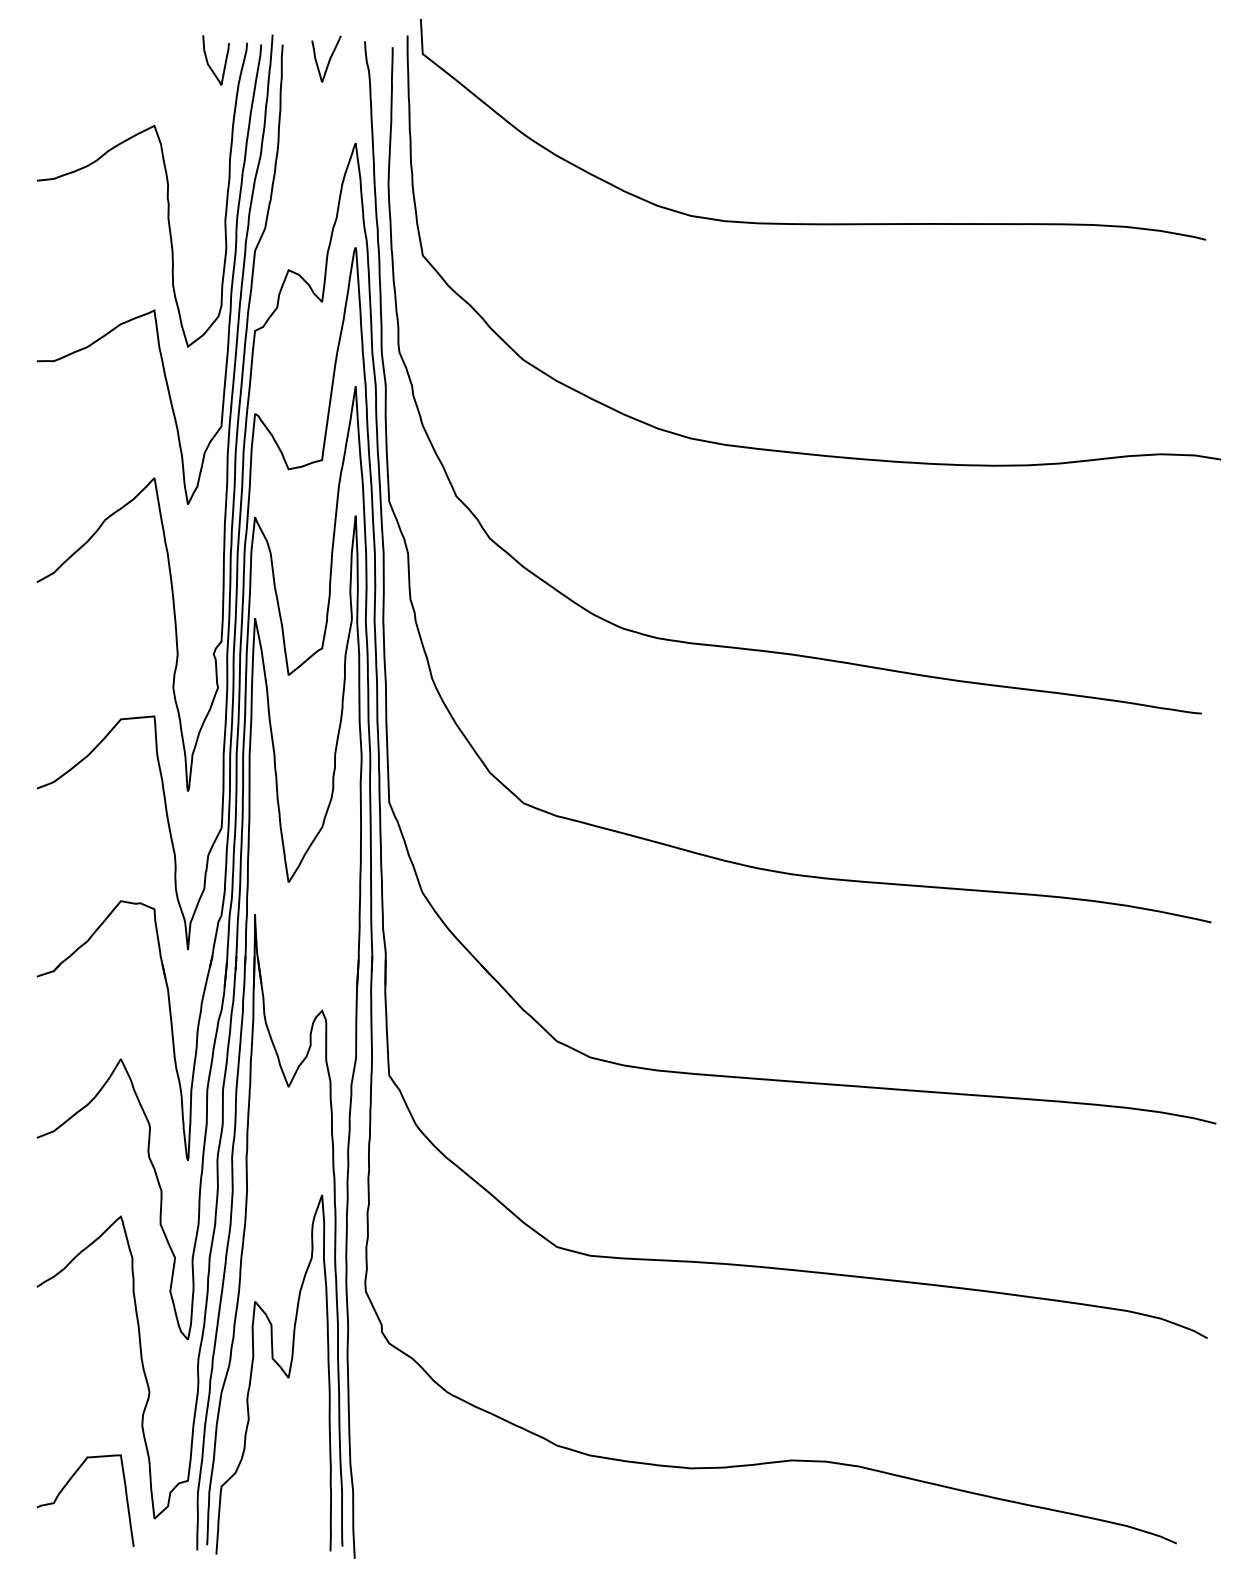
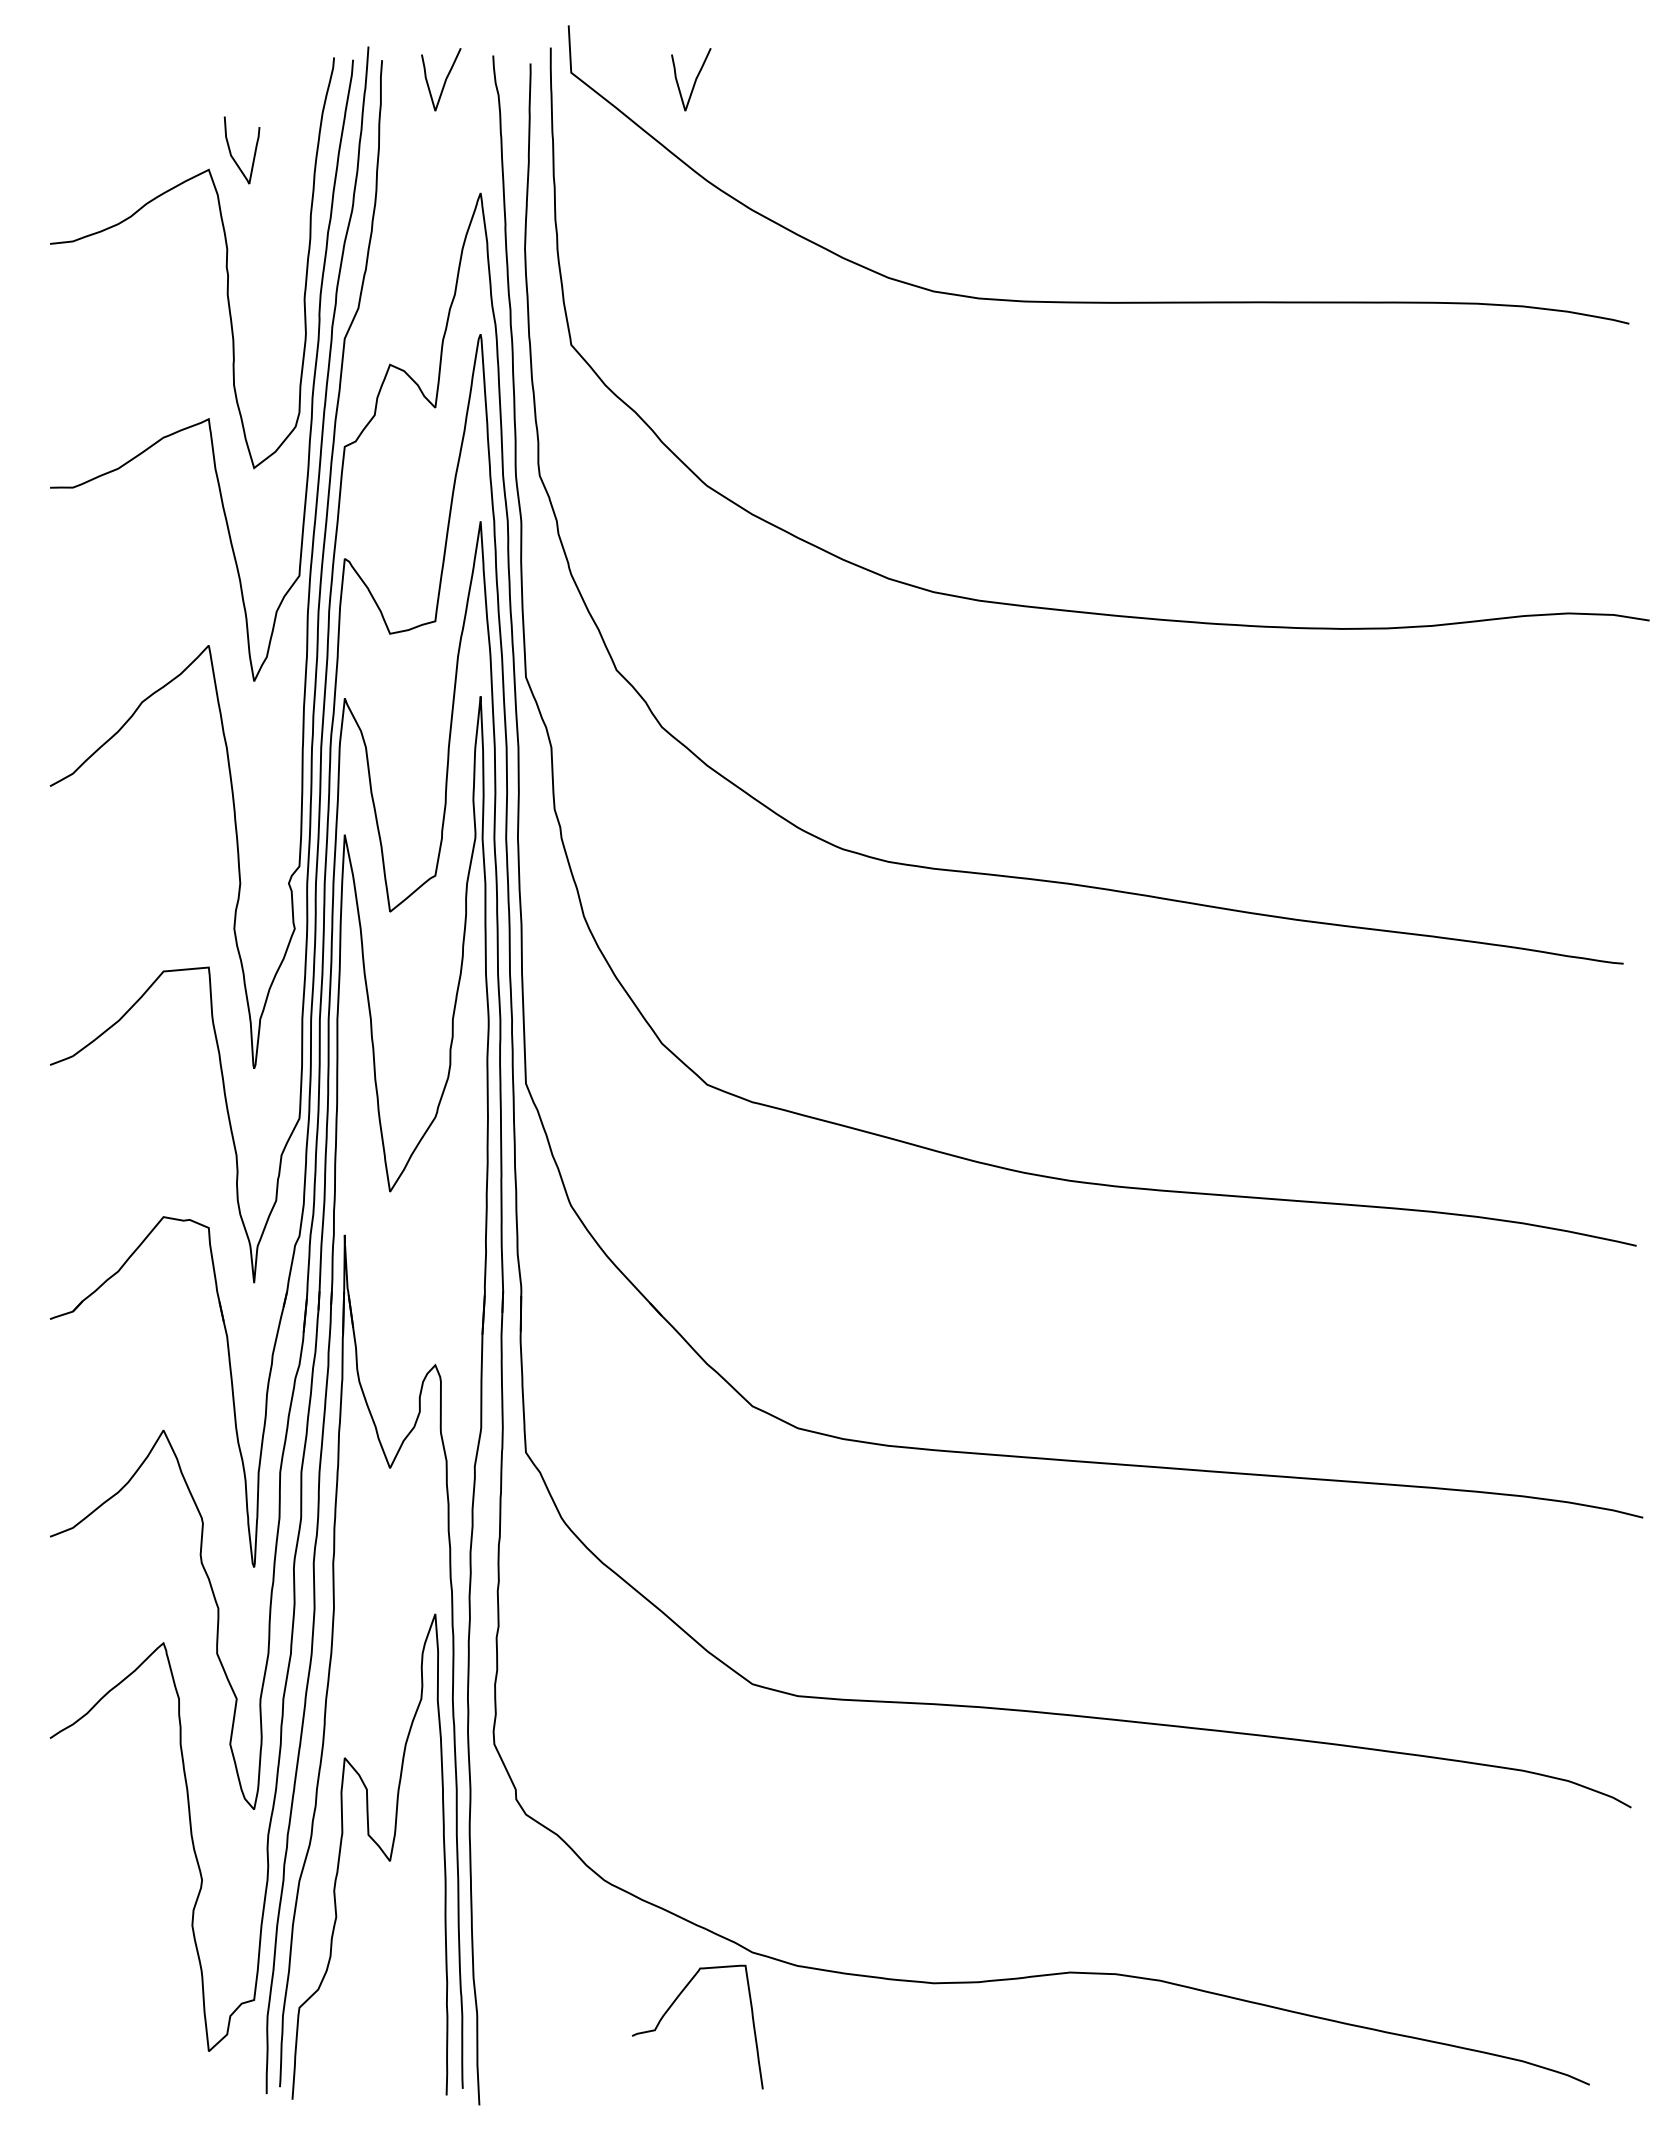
curve: (513, 59) -> (694, 80), added
curve: (208, 61) -> (231, 152), moved
curve: (65, 1487) -> (670, 2008), moved

